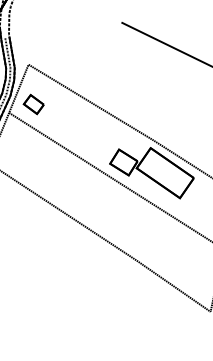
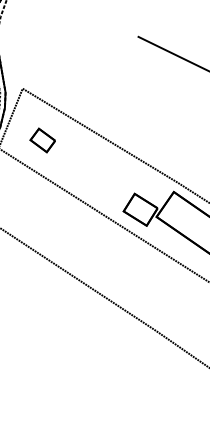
part: (33, 104) -> (42, 140), moved

